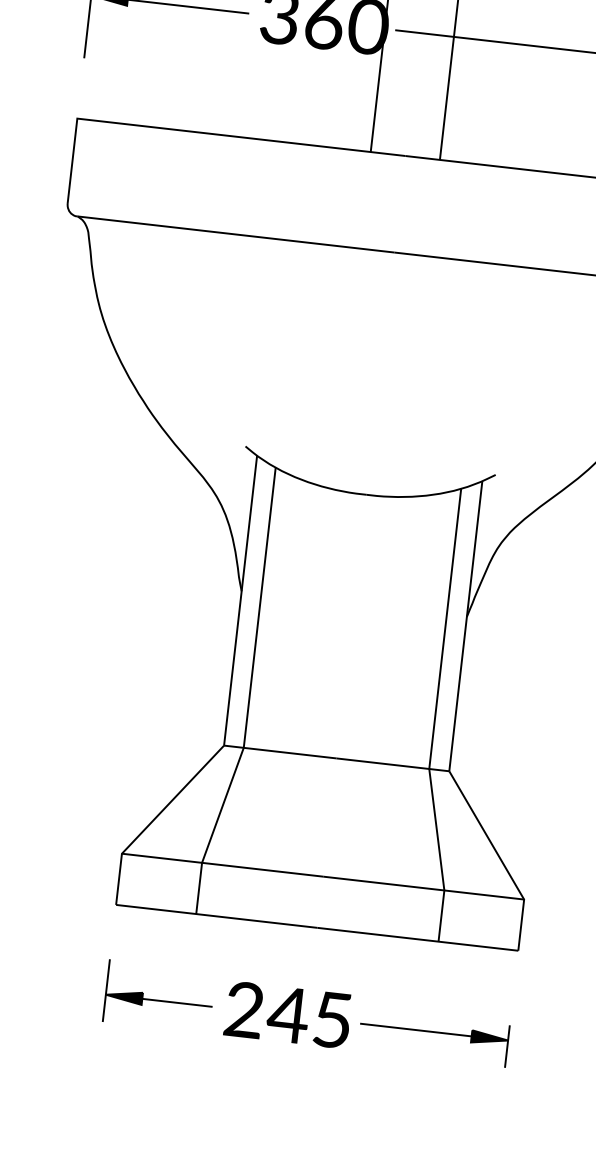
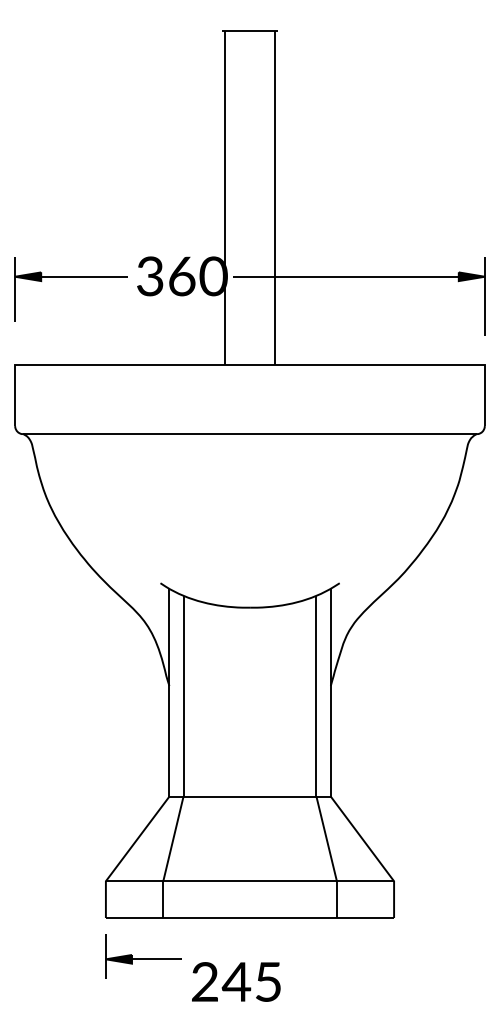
part: (158, 996) -> (143, 956), moved
part: (434, 1038) -> (341, 986), removed

